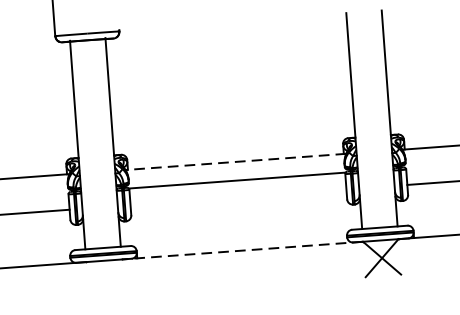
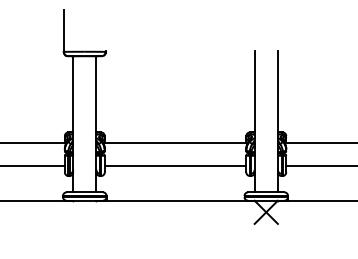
line: (235, 161) -> (175, 142), dashed -> solid
line: (237, 180) -> (175, 165), moved
line: (242, 250) -> (175, 200), dashed -> solid

